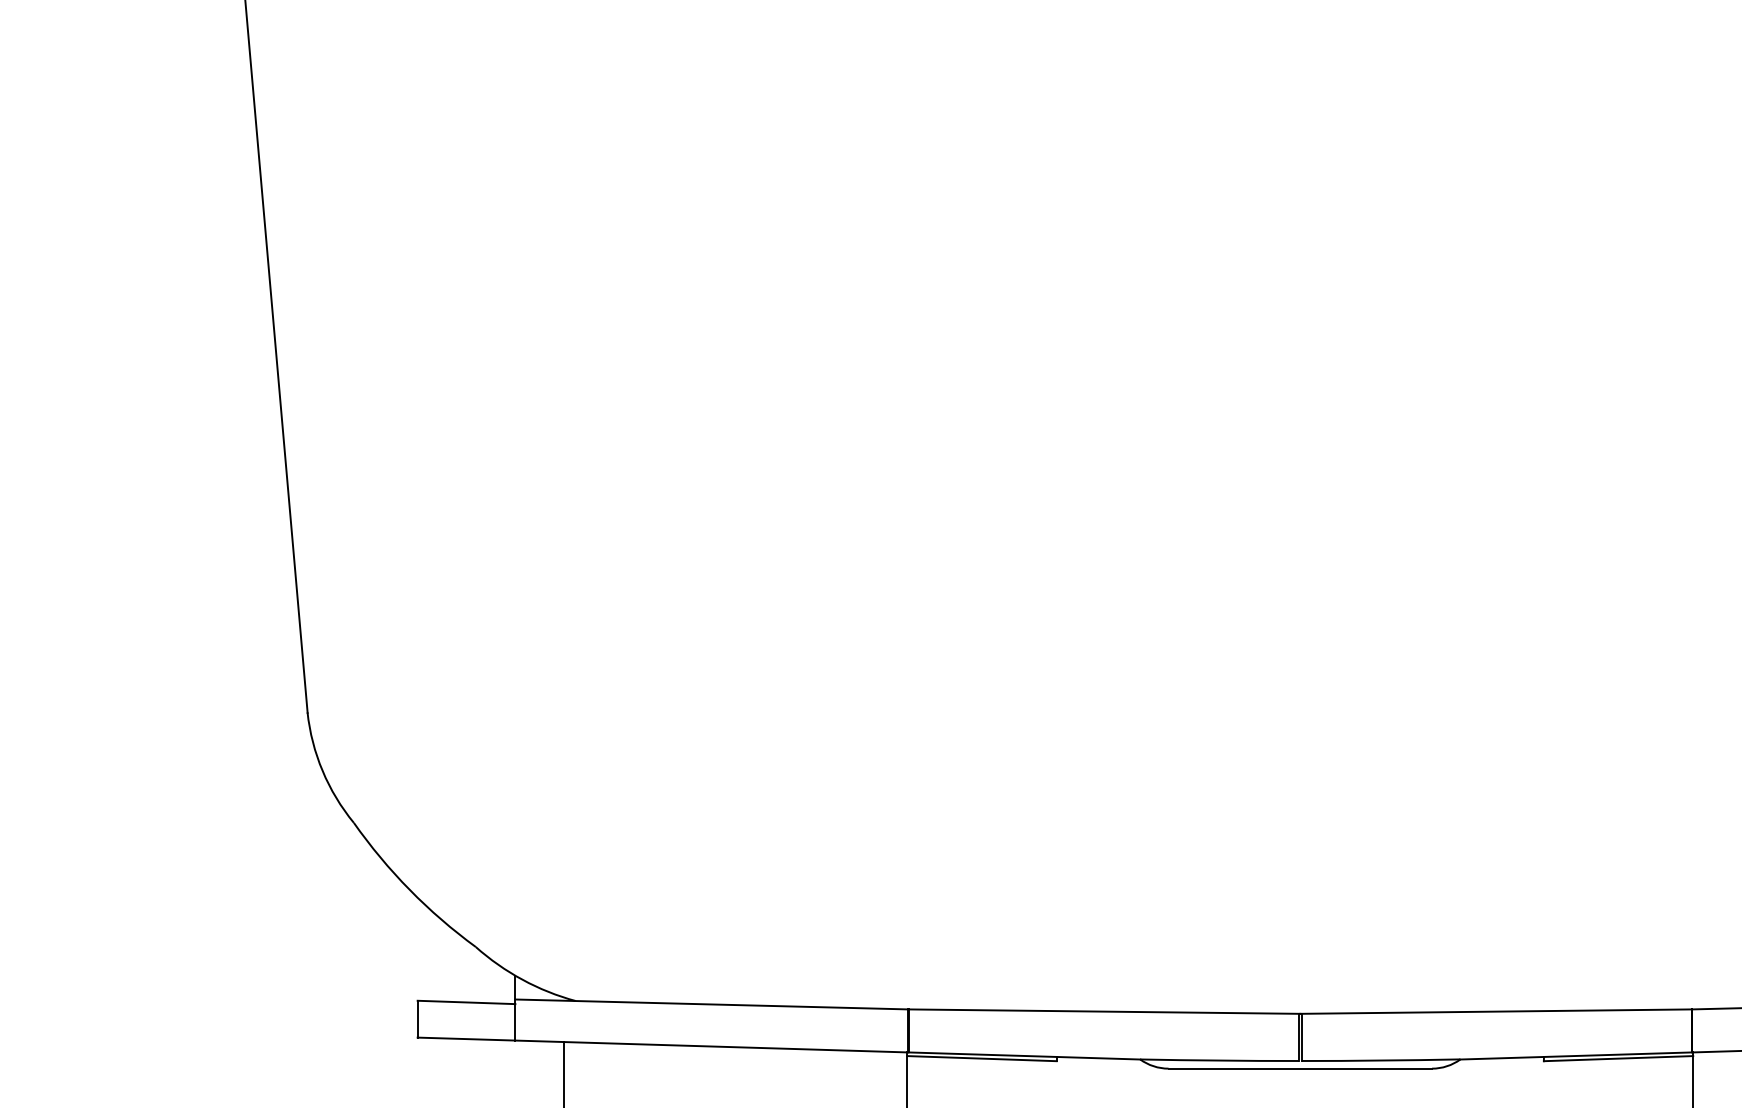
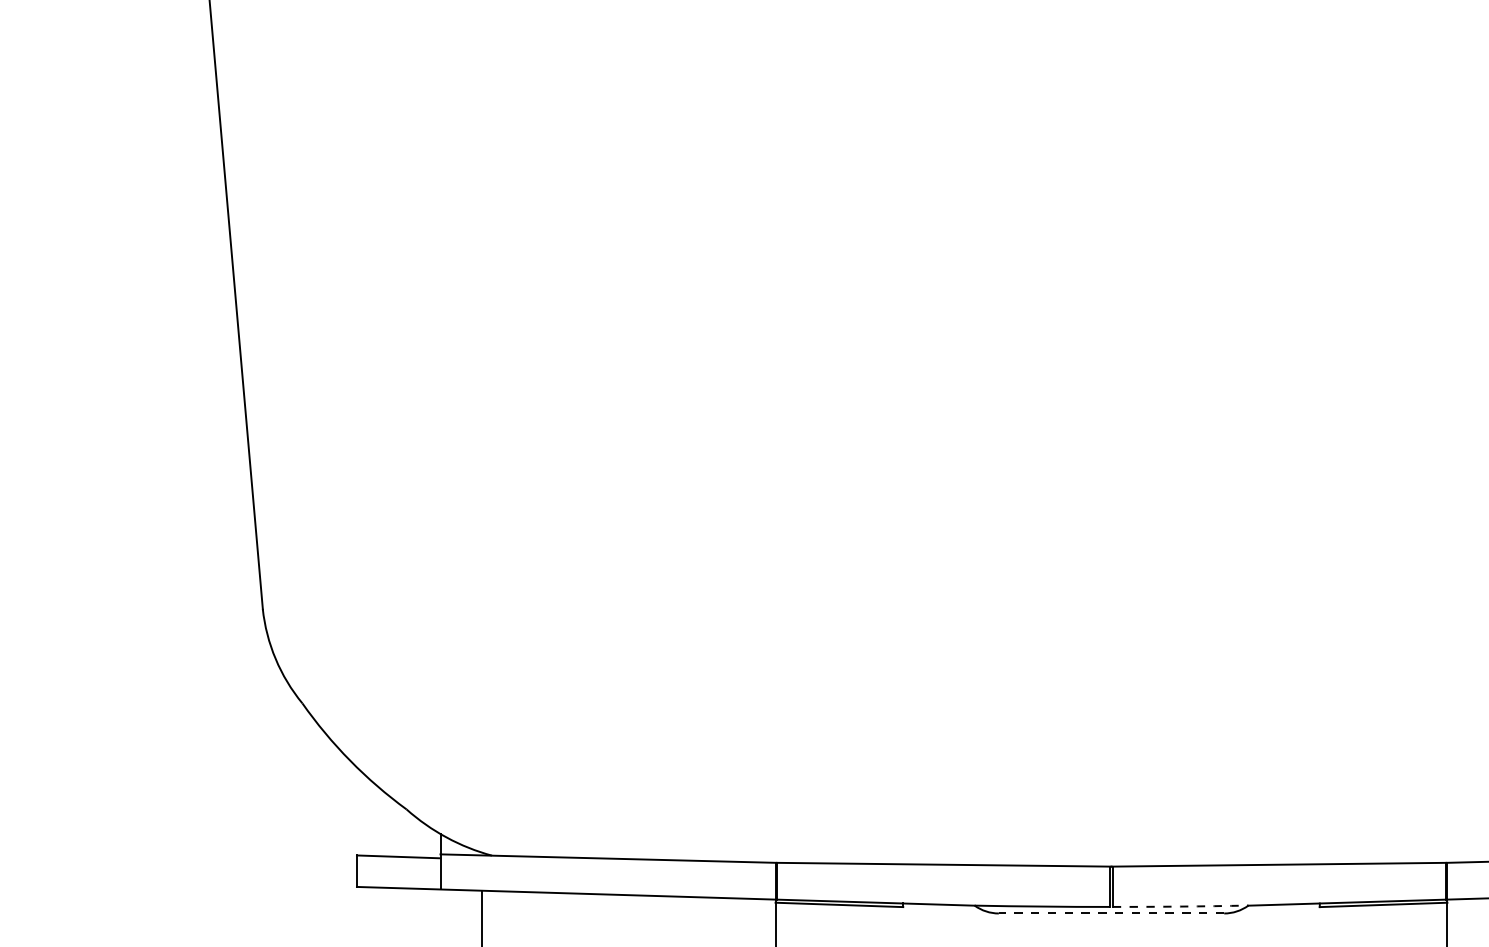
arc: (1380, 1060) -> (1180, 906), solid -> dashed
line: (1300, 1068) -> (1111, 913), solid -> dashed

